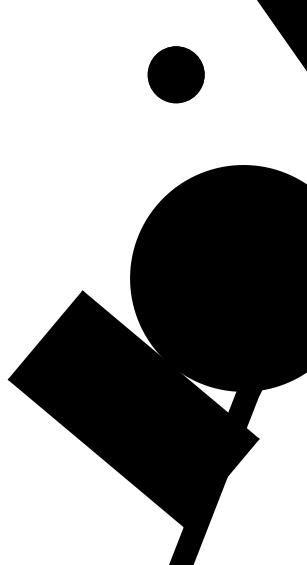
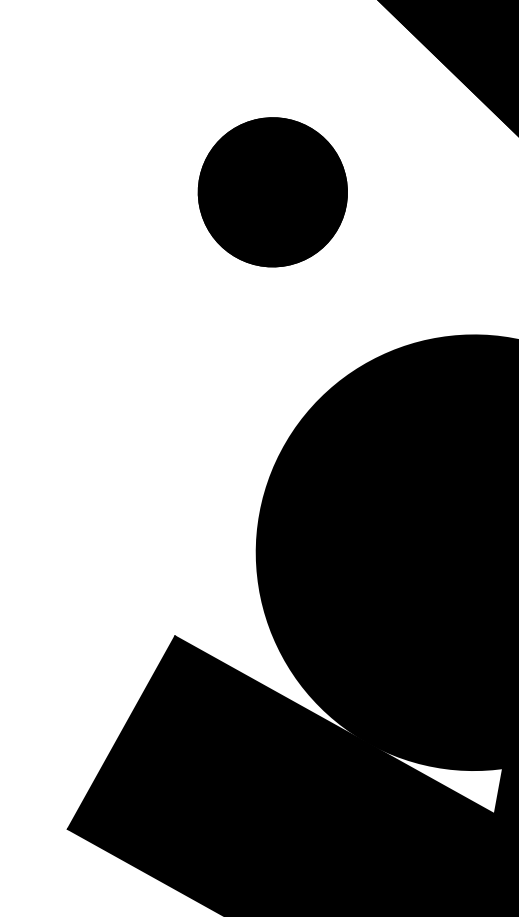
part: (175, 74) -> (271, 192), size x1.4

